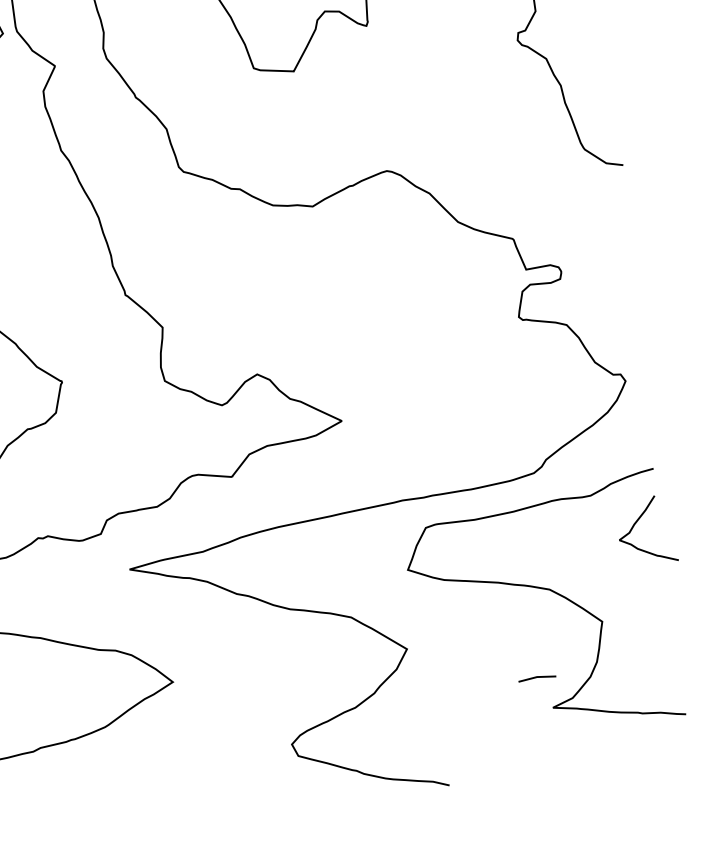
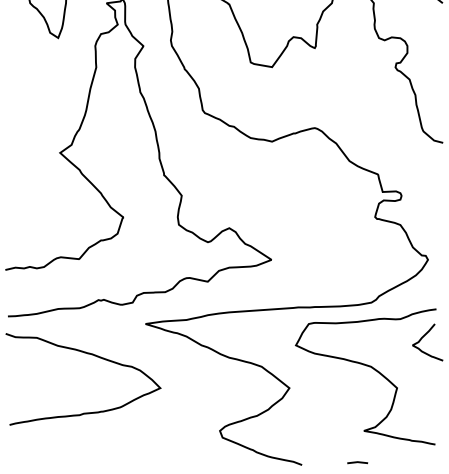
line: (536, 677) -> (357, 462), moved

